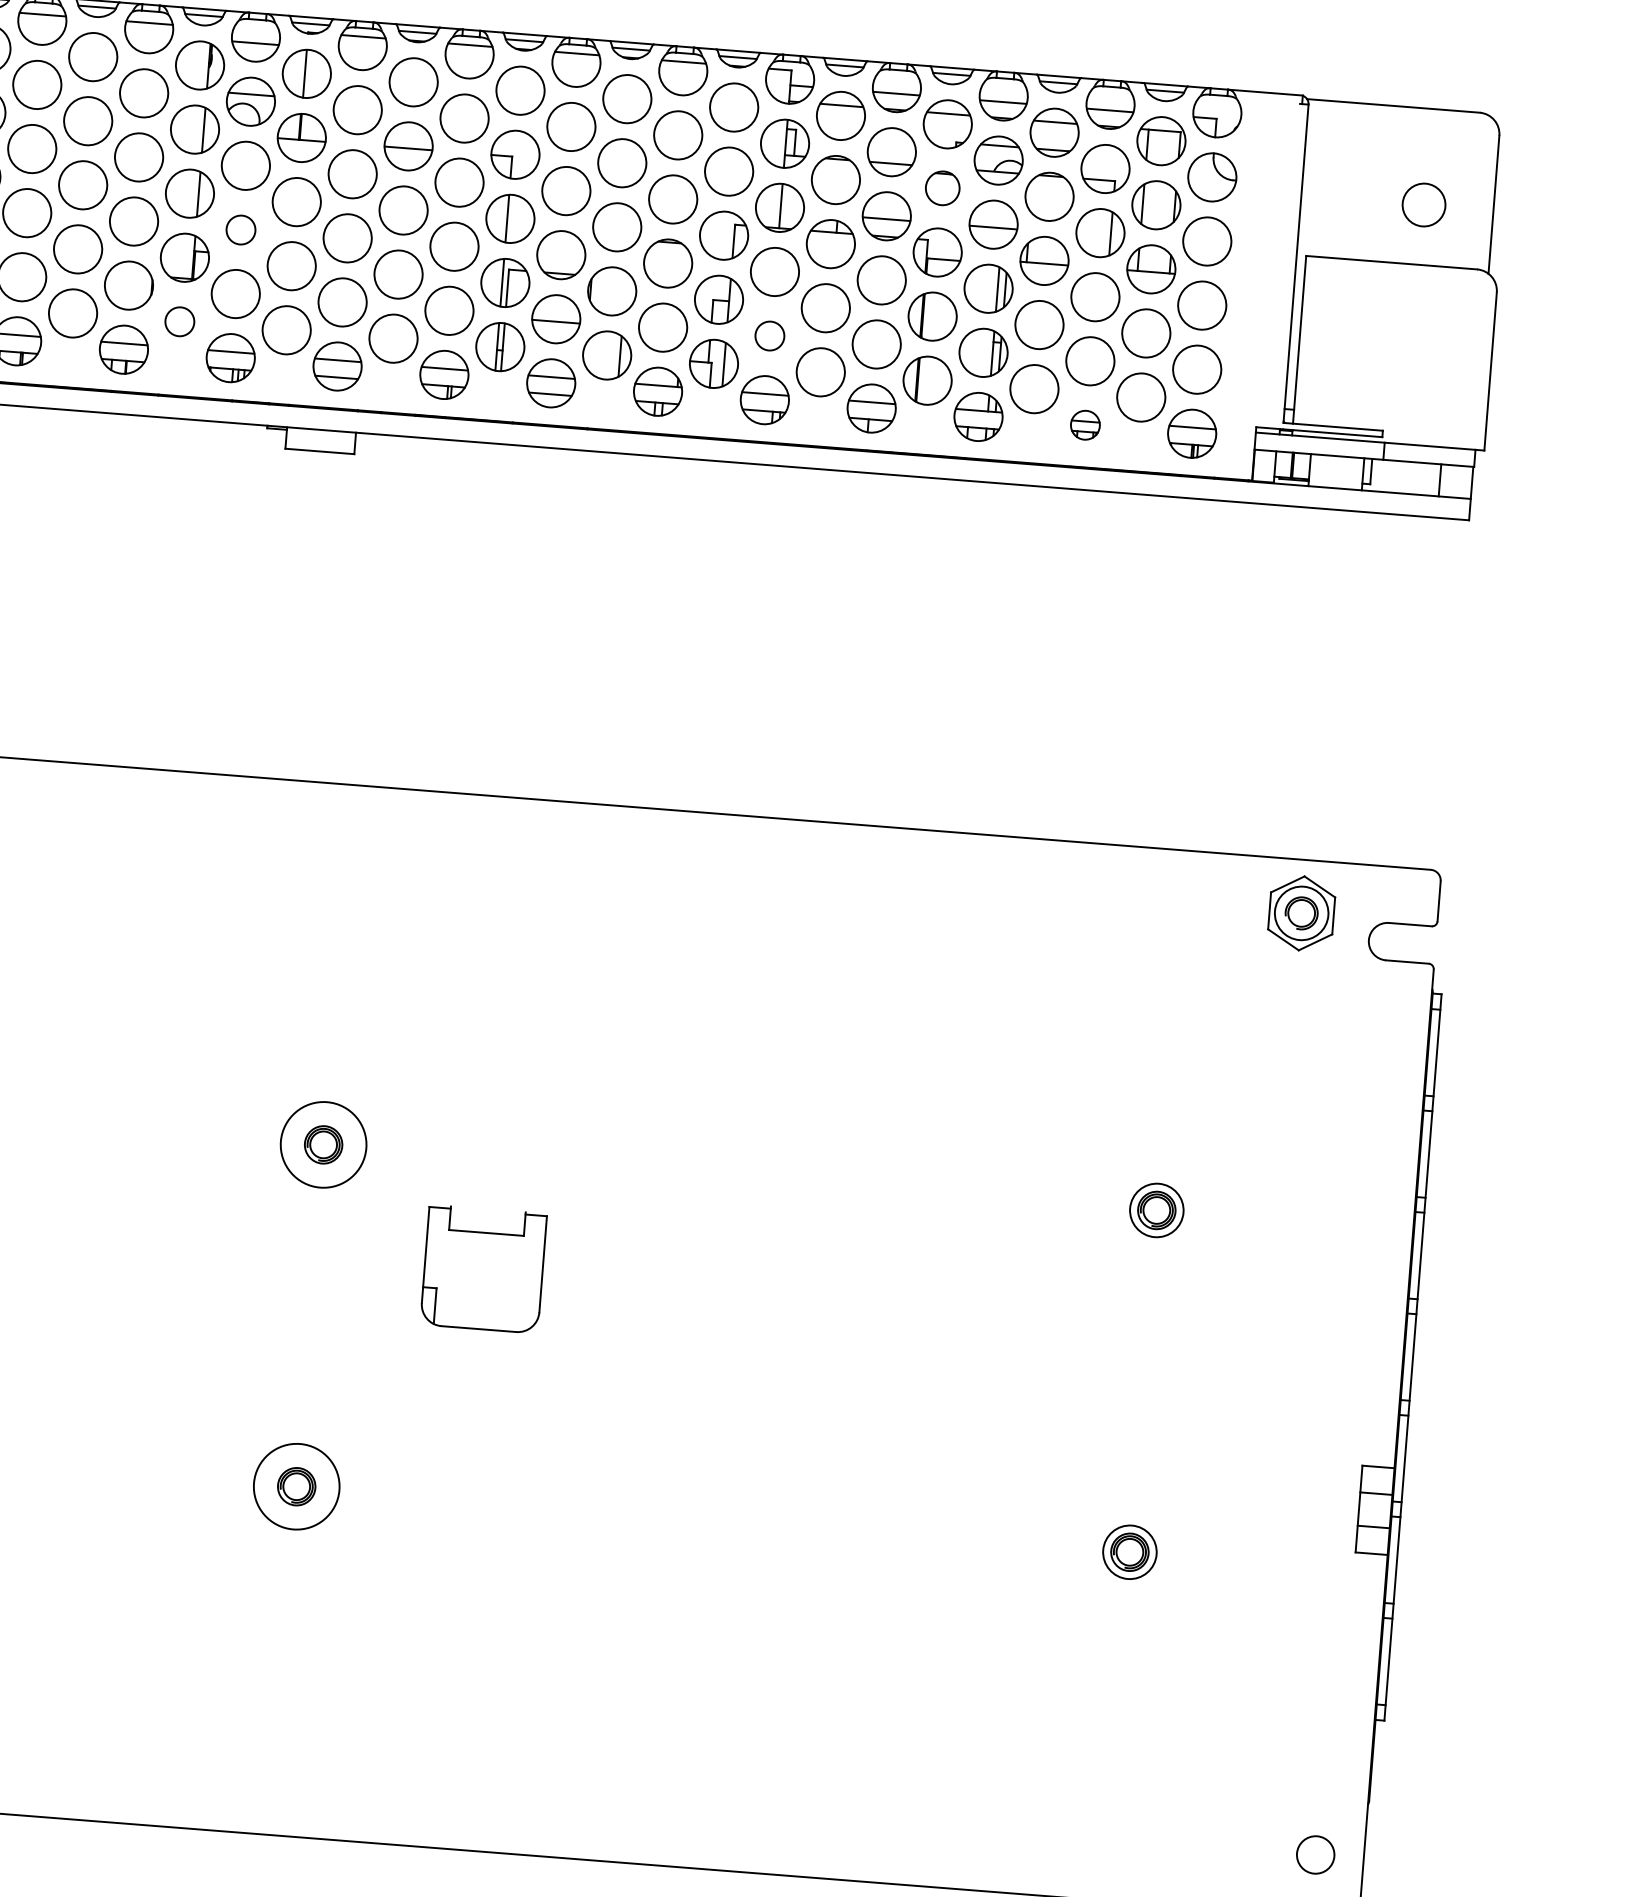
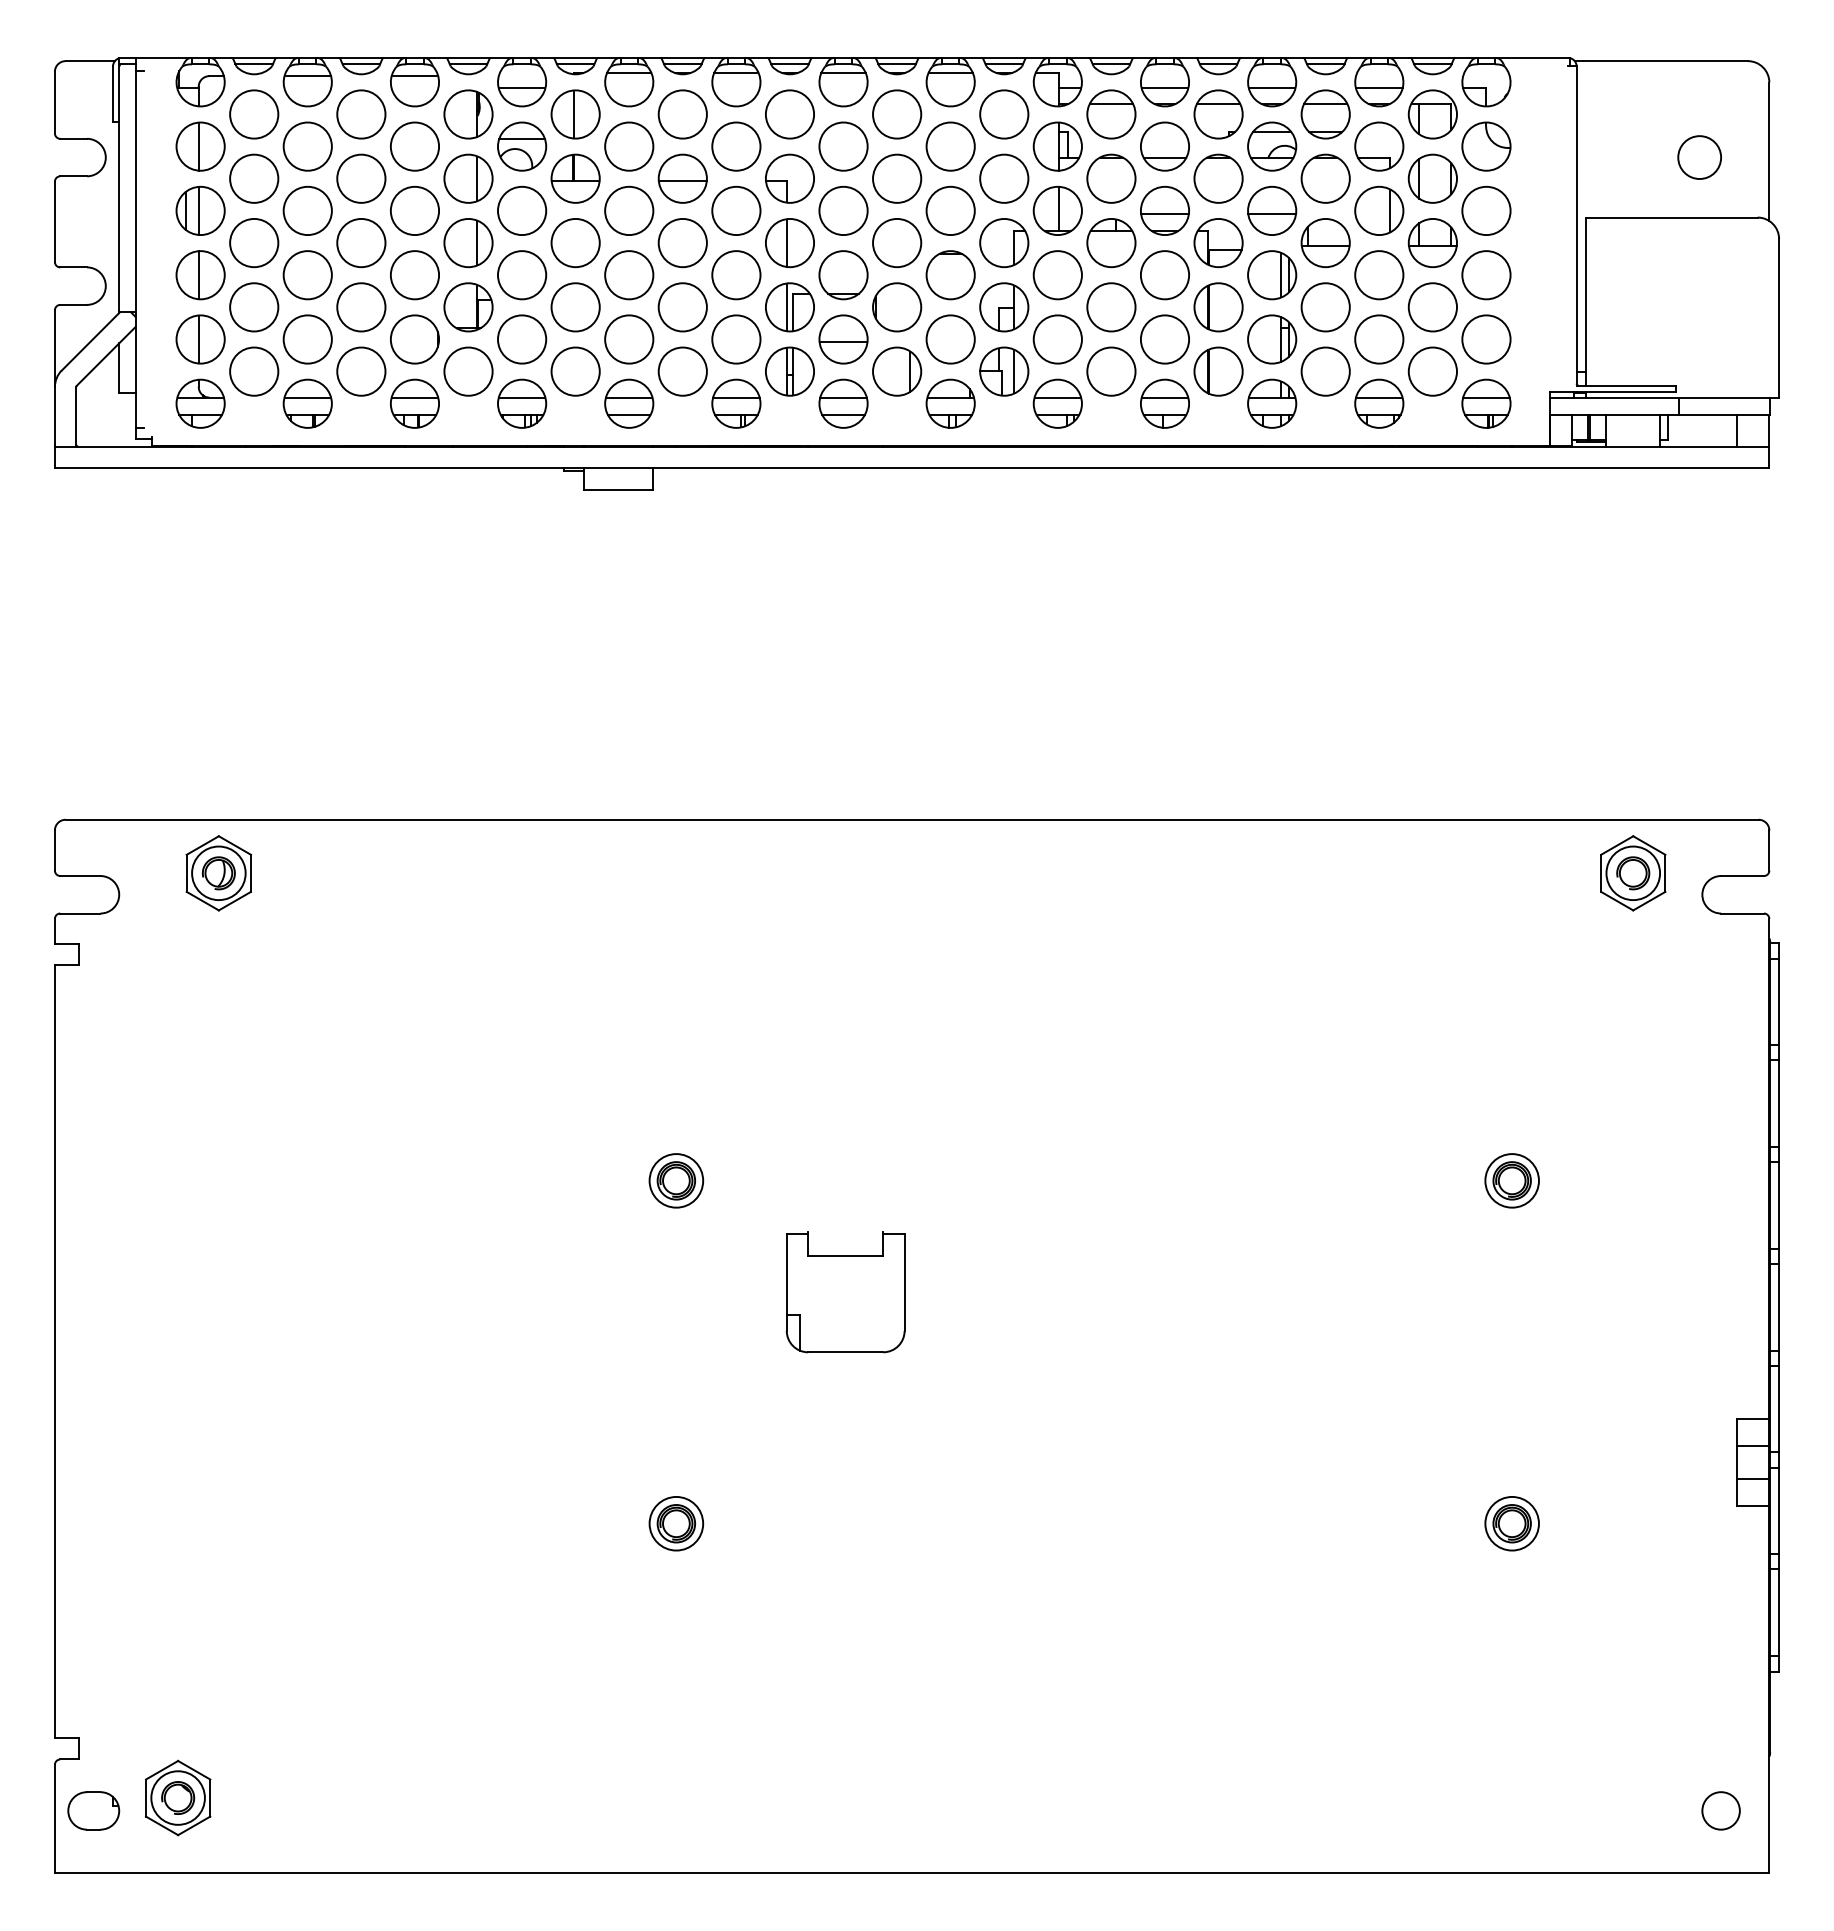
part: (942, 188) -> (1218, 178), size x1.43
circle: (241, 230) -> (522, 275), size x1.67
circle: (179, 321) -> (468, 371), size x1.67
circle: (769, 336) -> (1057, 339), size x1.67
part: (1085, 425) -> (1379, 403), size x1.67
circle: (323, 1144) -> (676, 1180), size x0.62
circle: (296, 1486) -> (676, 1523), size x0.62

